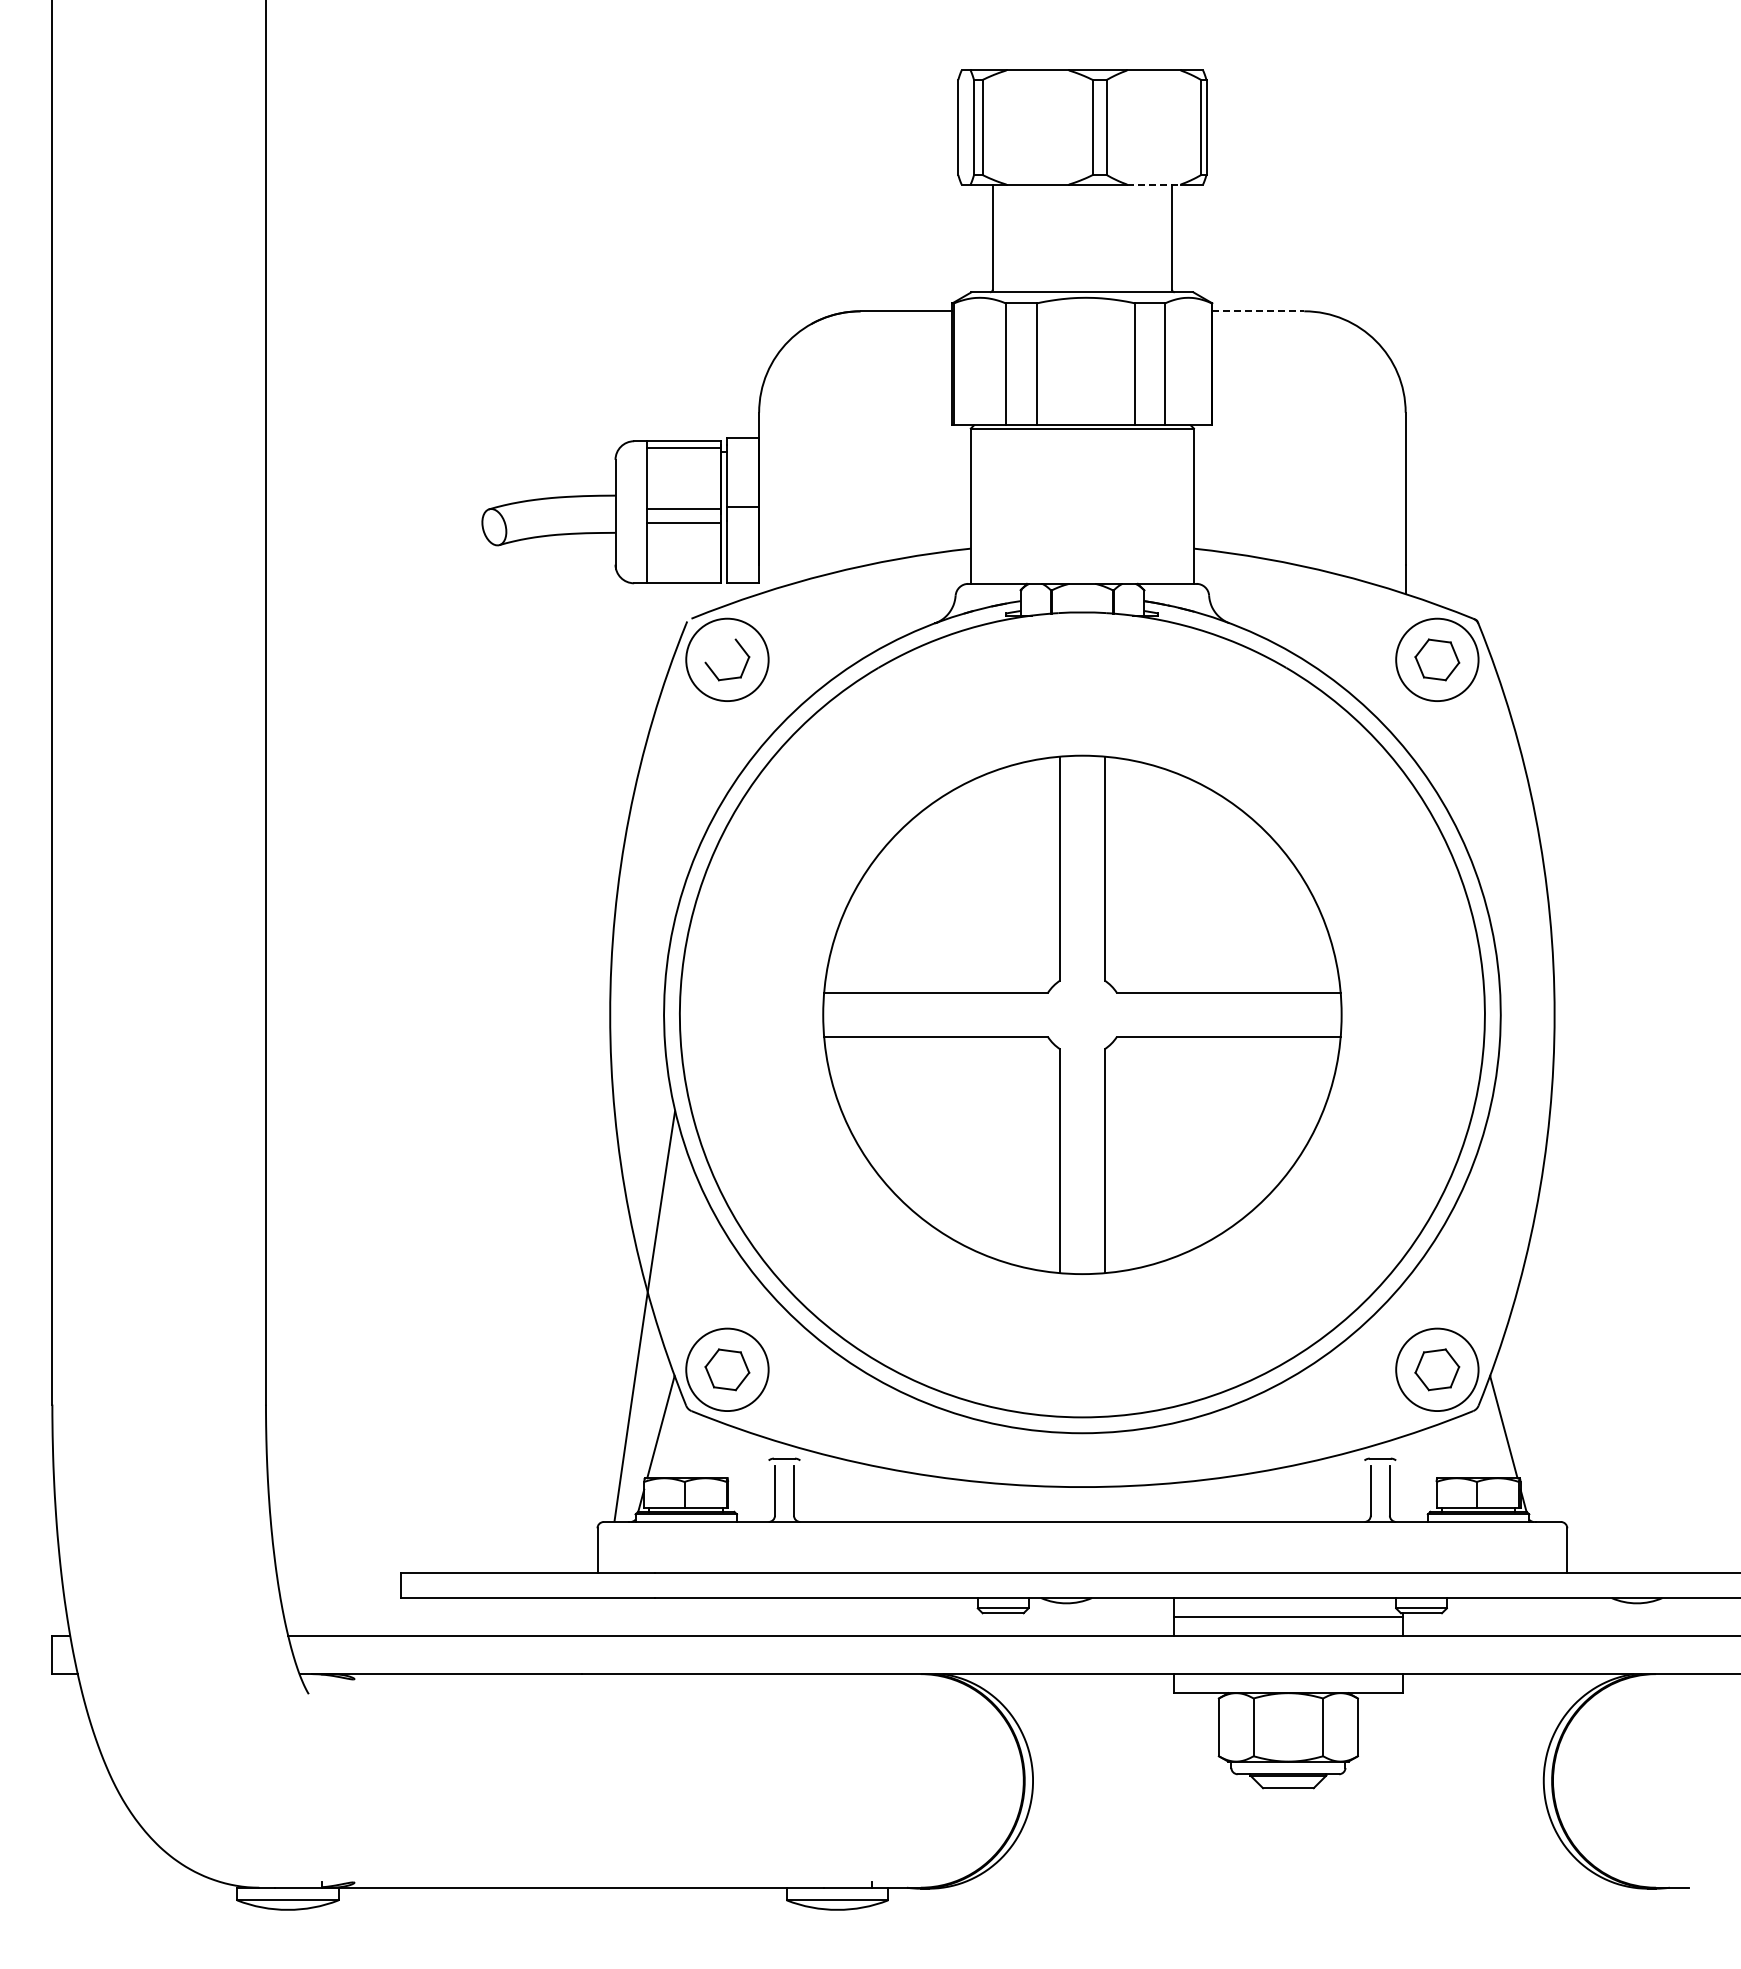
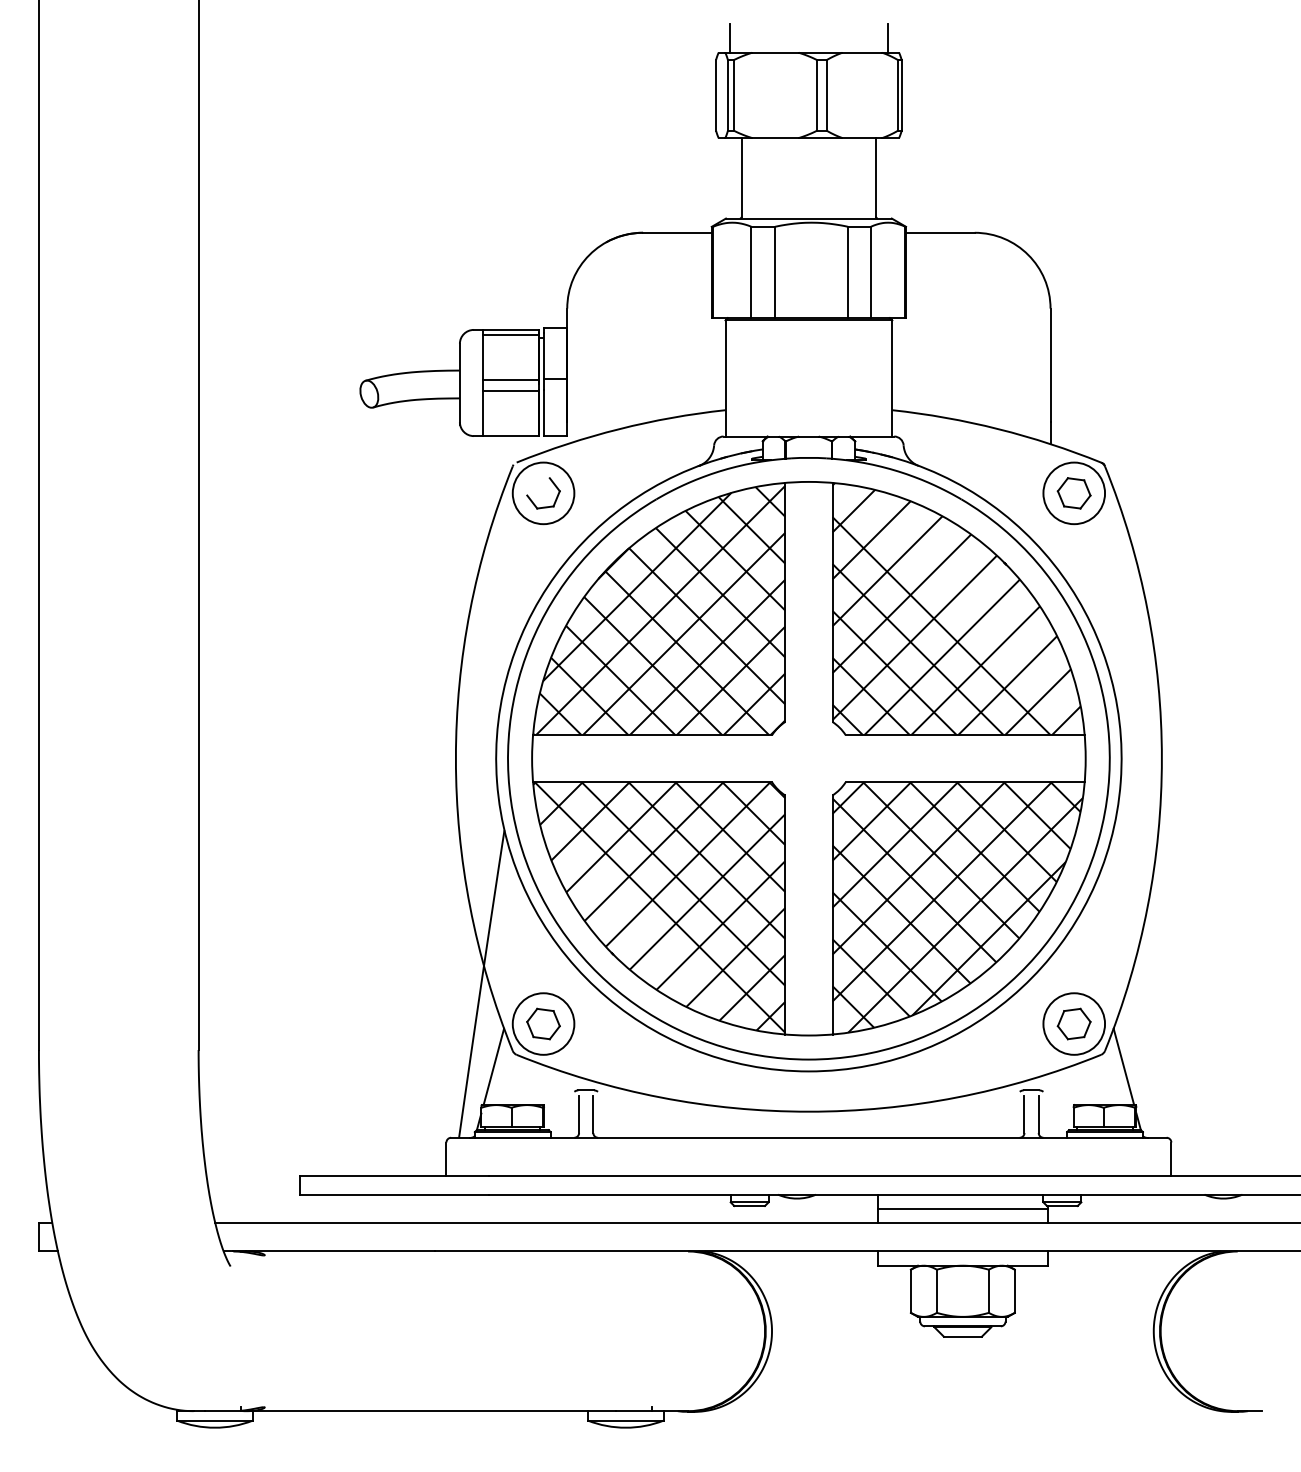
line: (977, 51) -> (730, 38), added
line: (1187, 51) -> (887, 38), added
line: (1153, 184) -> (862, 137), dashed -> solid
line: (1258, 311) -> (940, 232), dashed -> solid
part: (1082, 1014) -> (808, 758), size x1.43

